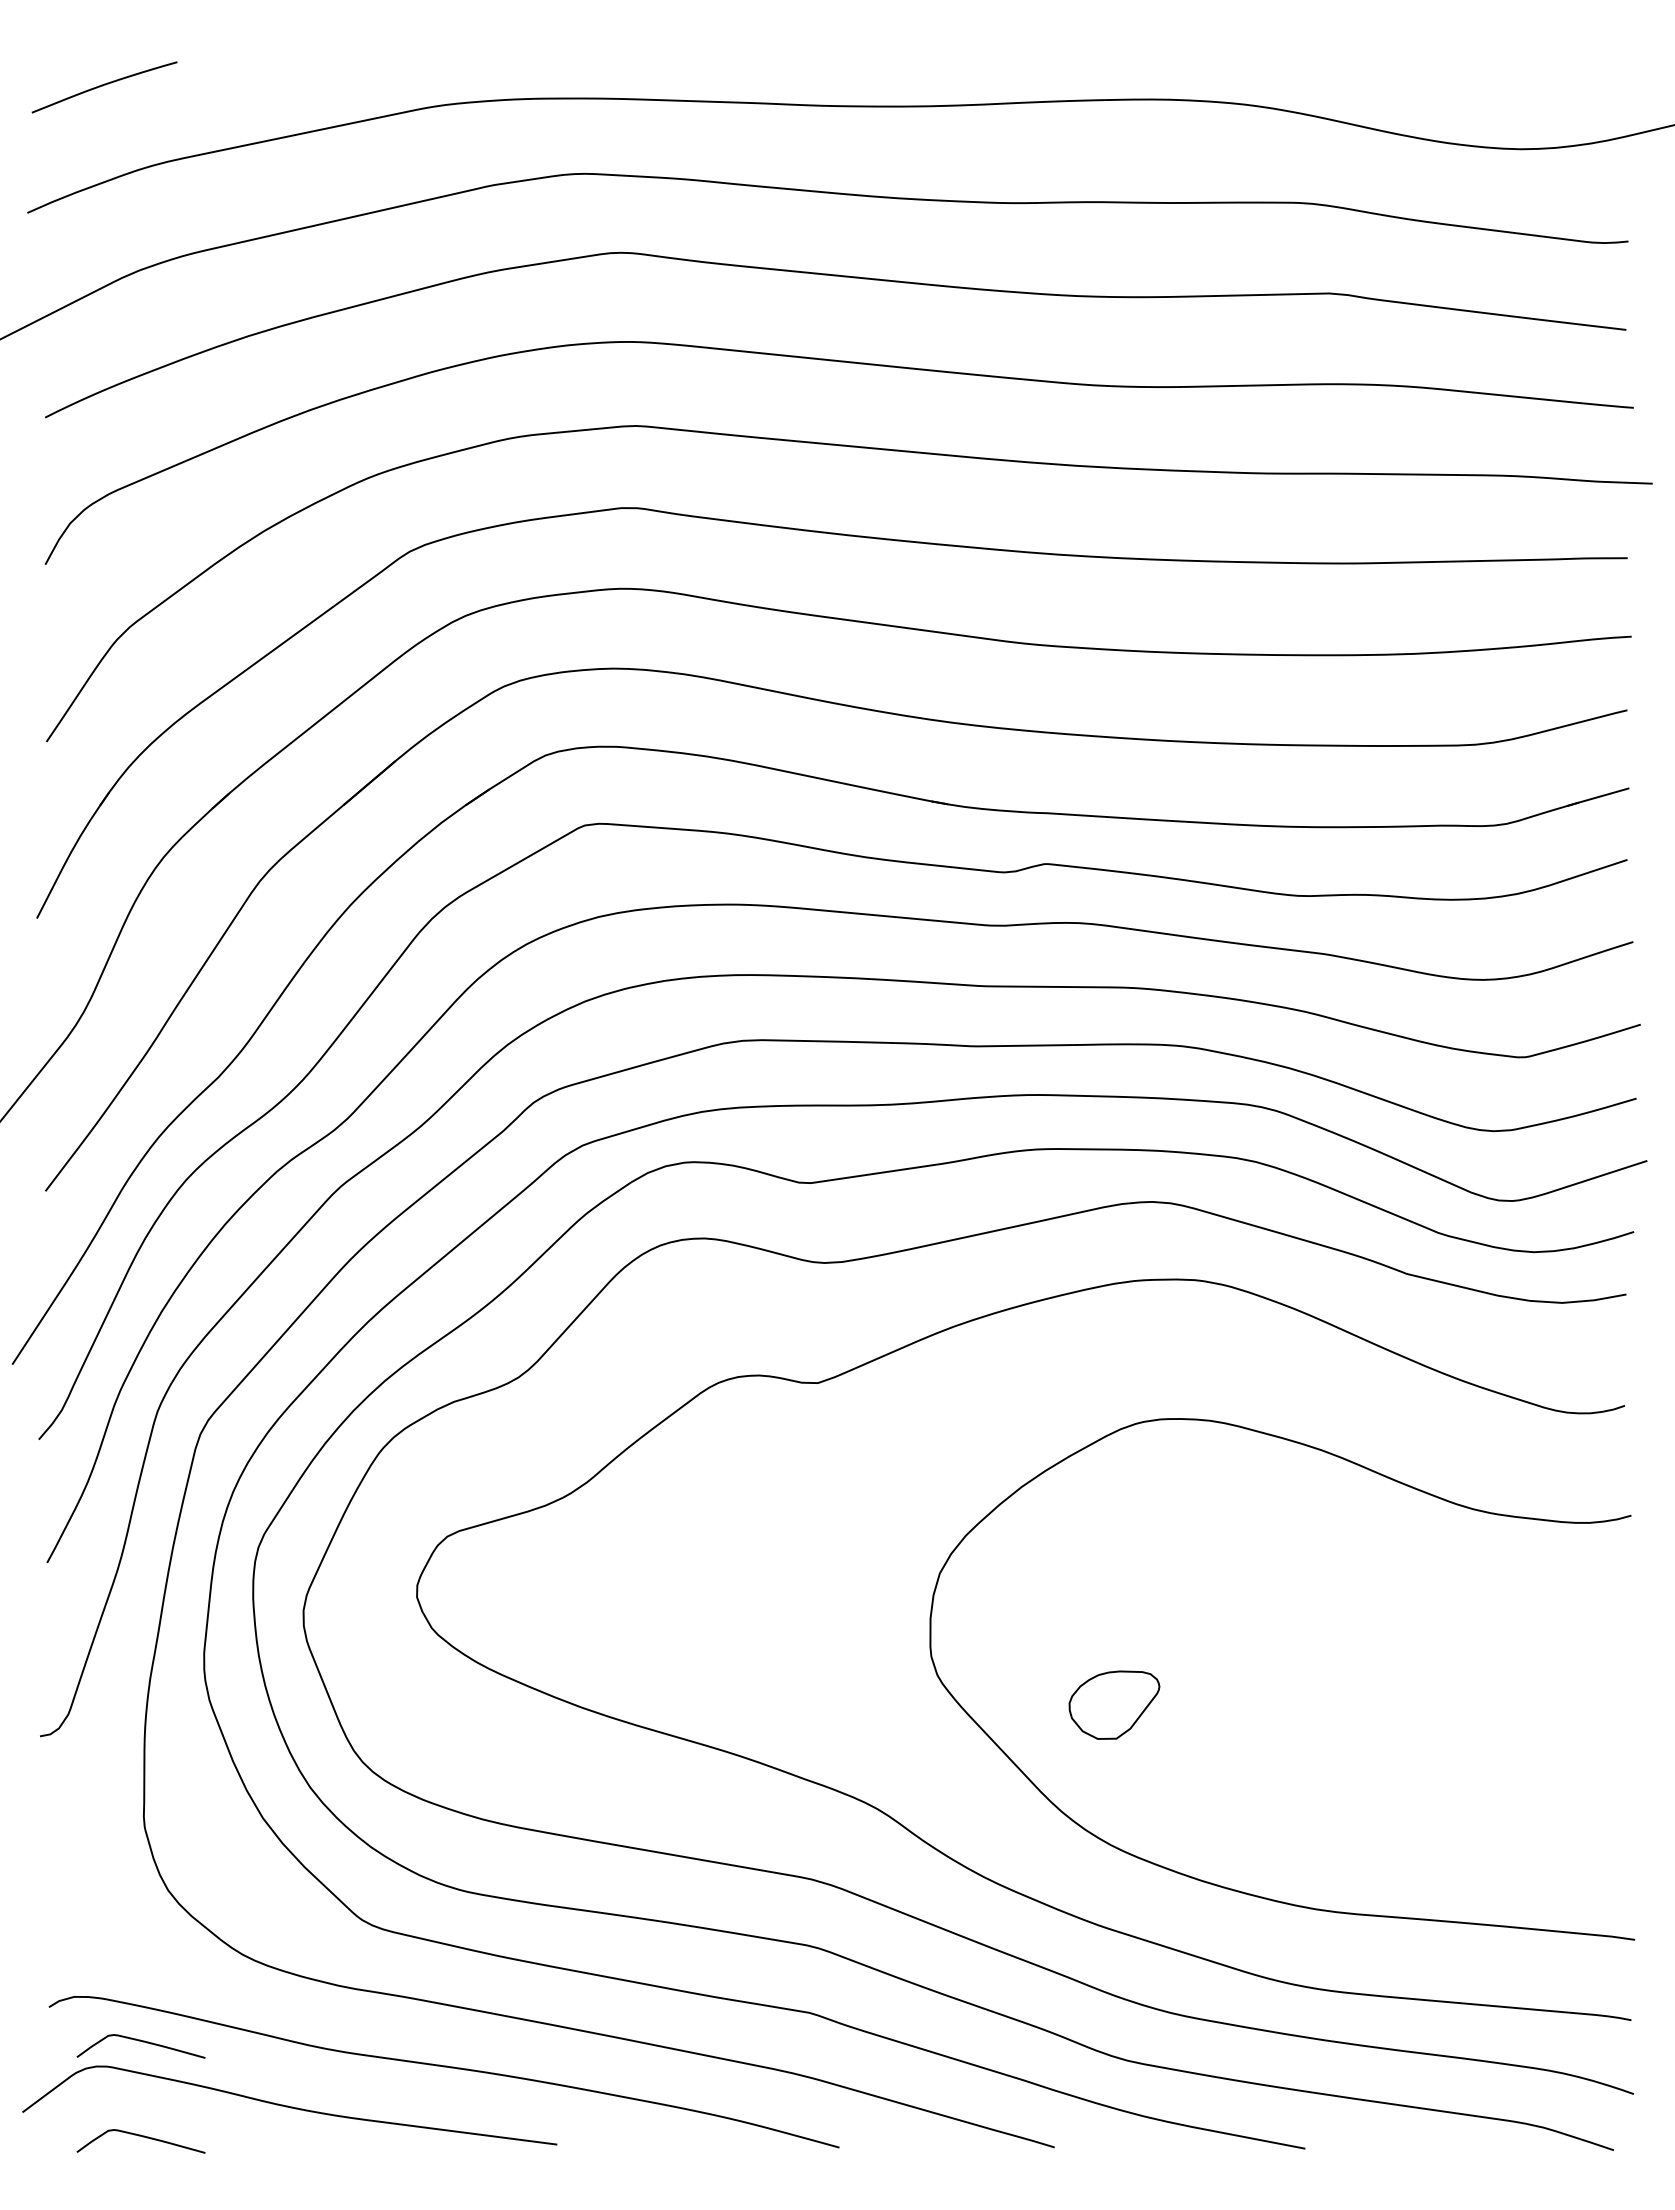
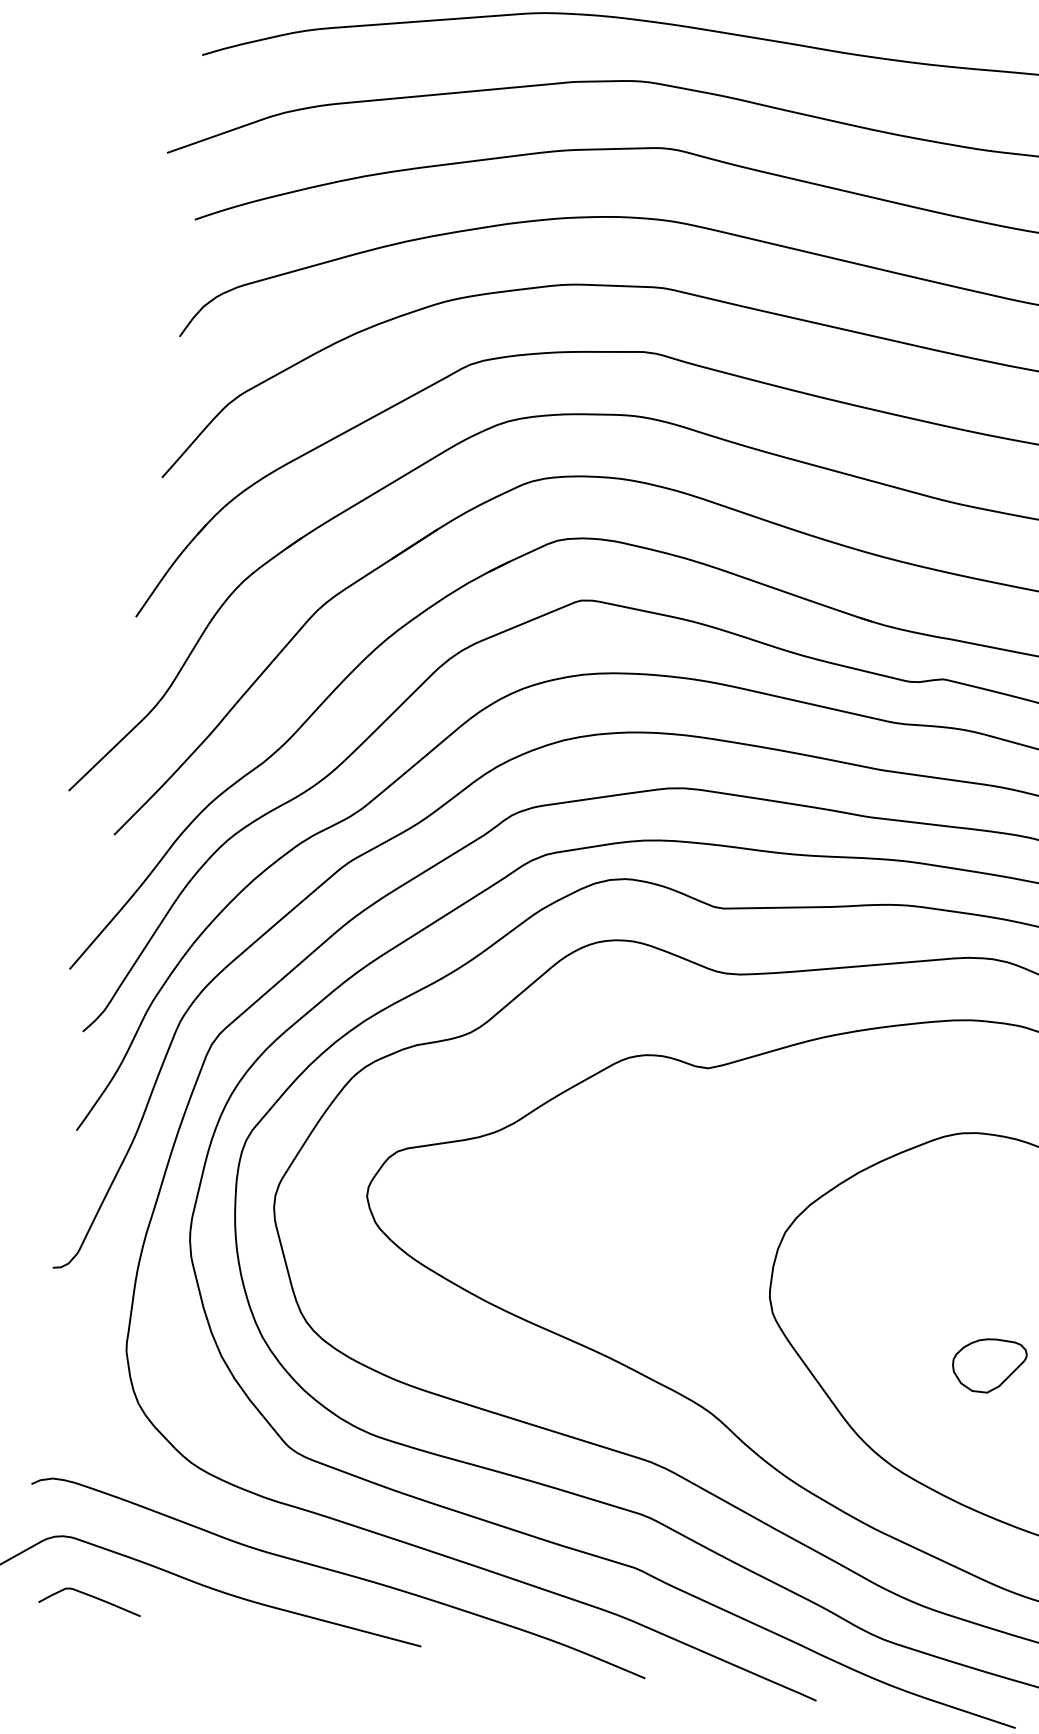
part: (1114, 1704) -> (989, 1365), moved
curve: (142, 2042) -> (102, 1521), removed

